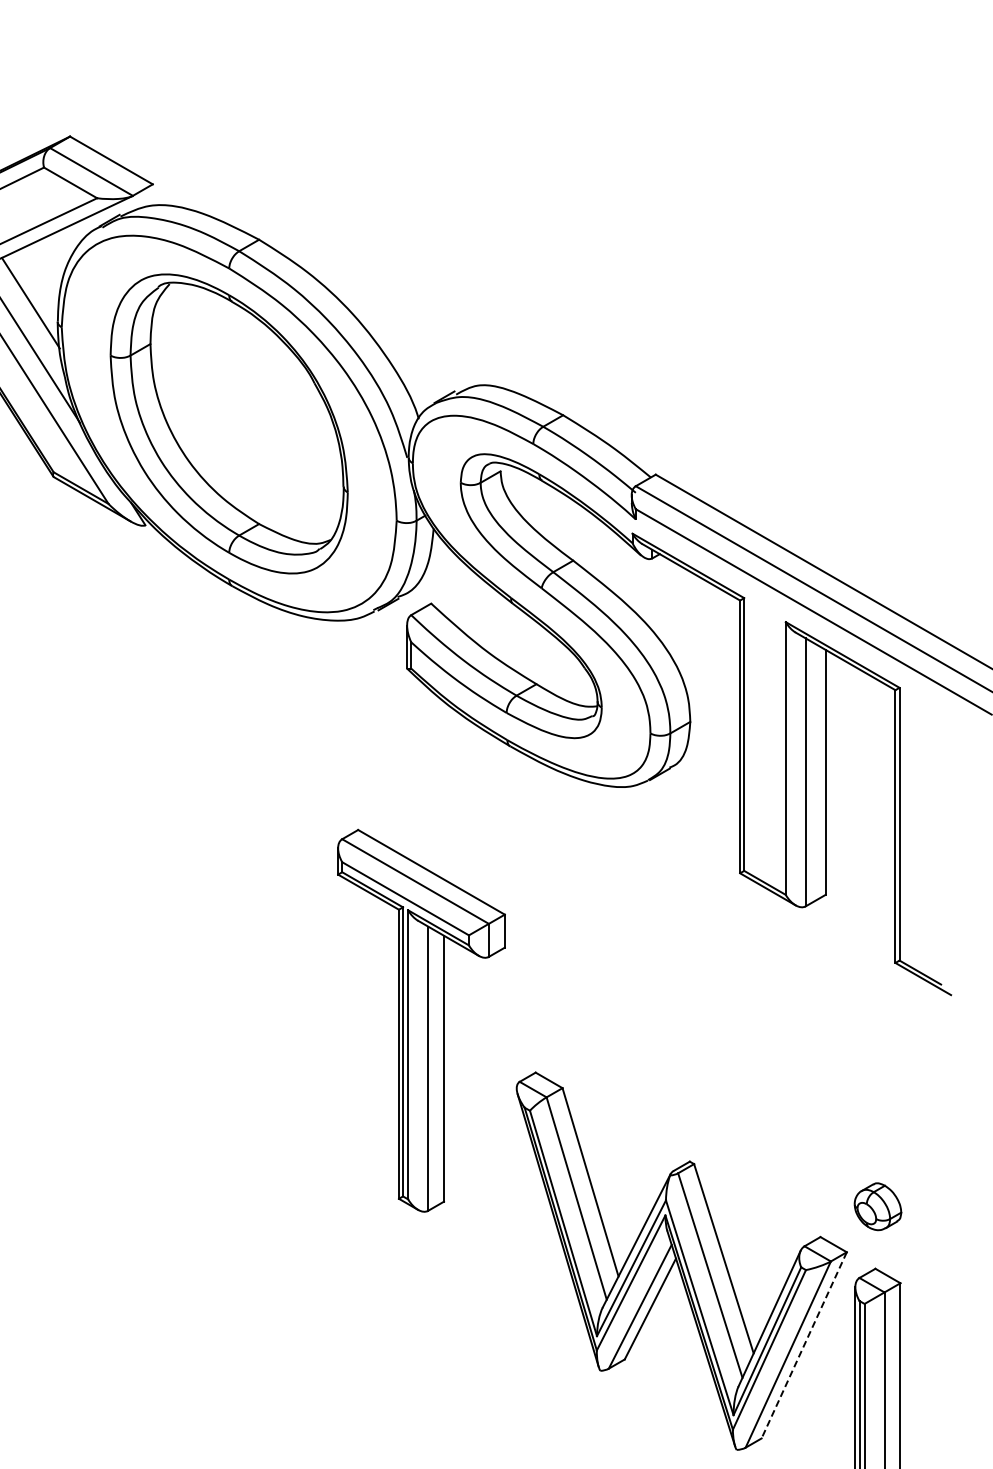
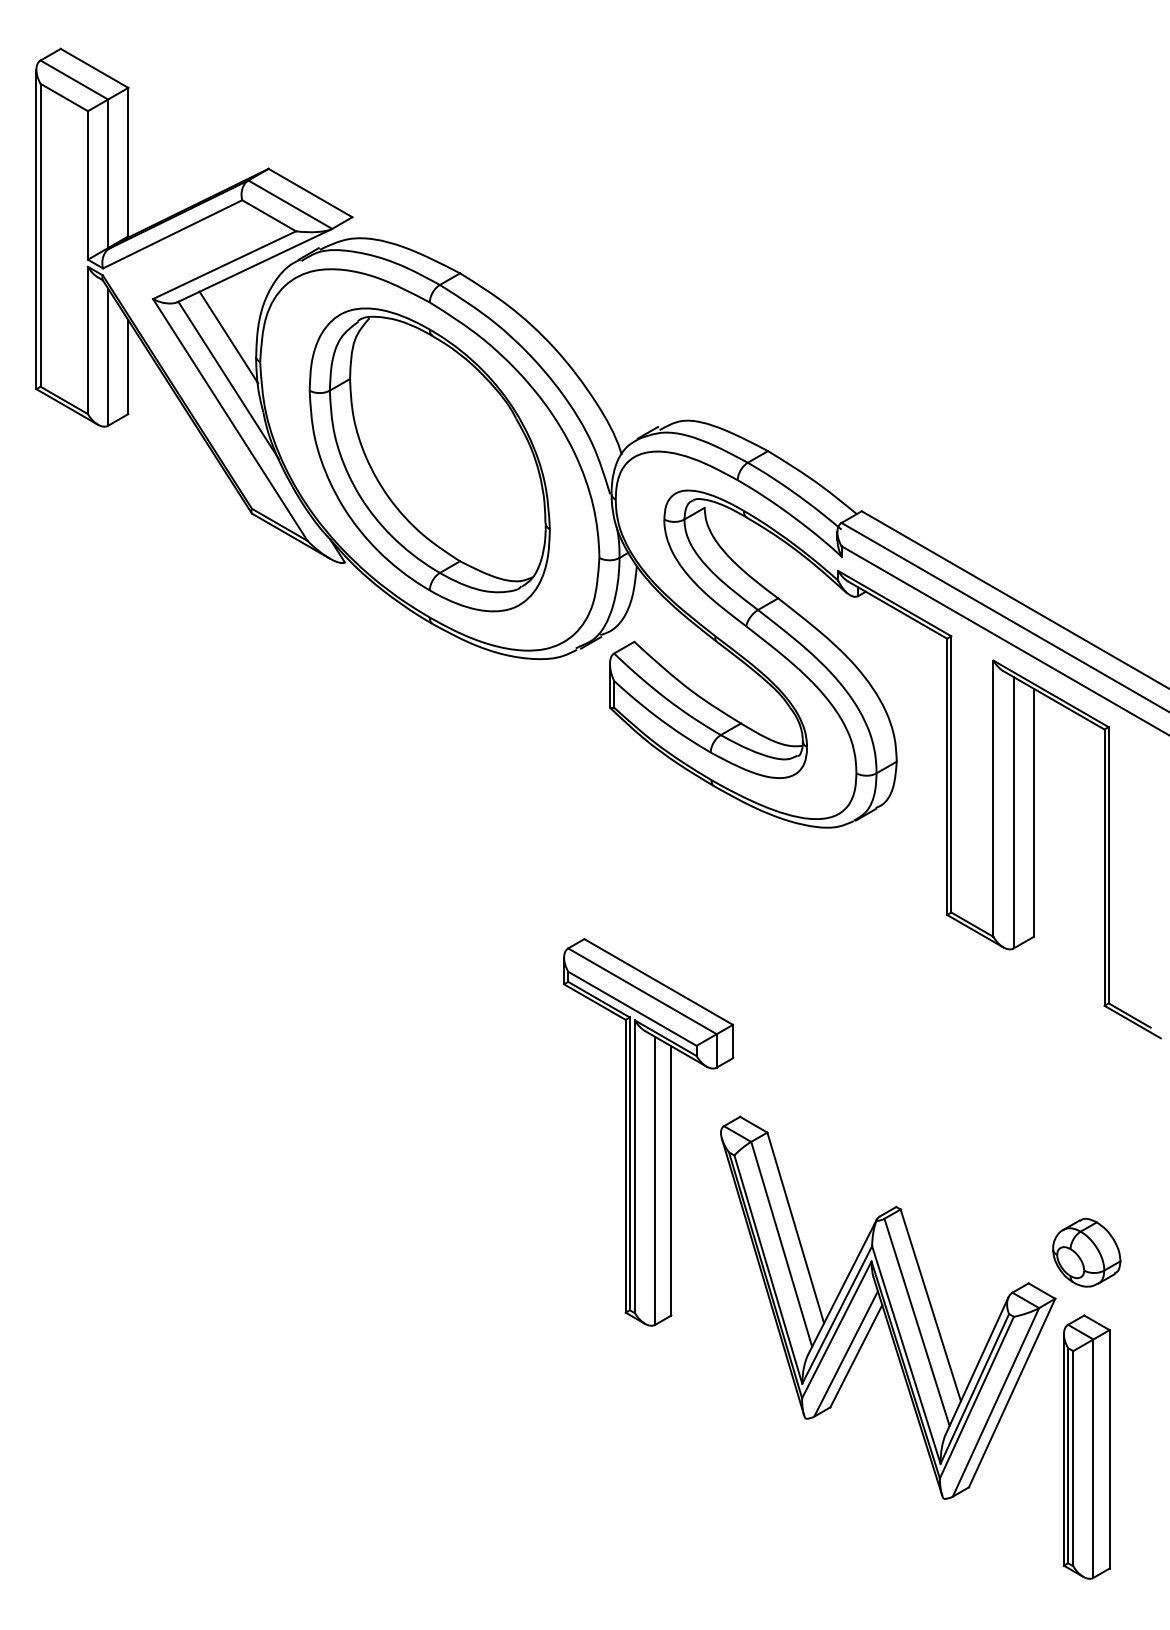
part: (421, 1020) -> (648, 1132), moved
part: (877, 1206) -> (1086, 1252), size x1.43
line: (804, 1345) -> (1012, 1393), dashed -> solid

